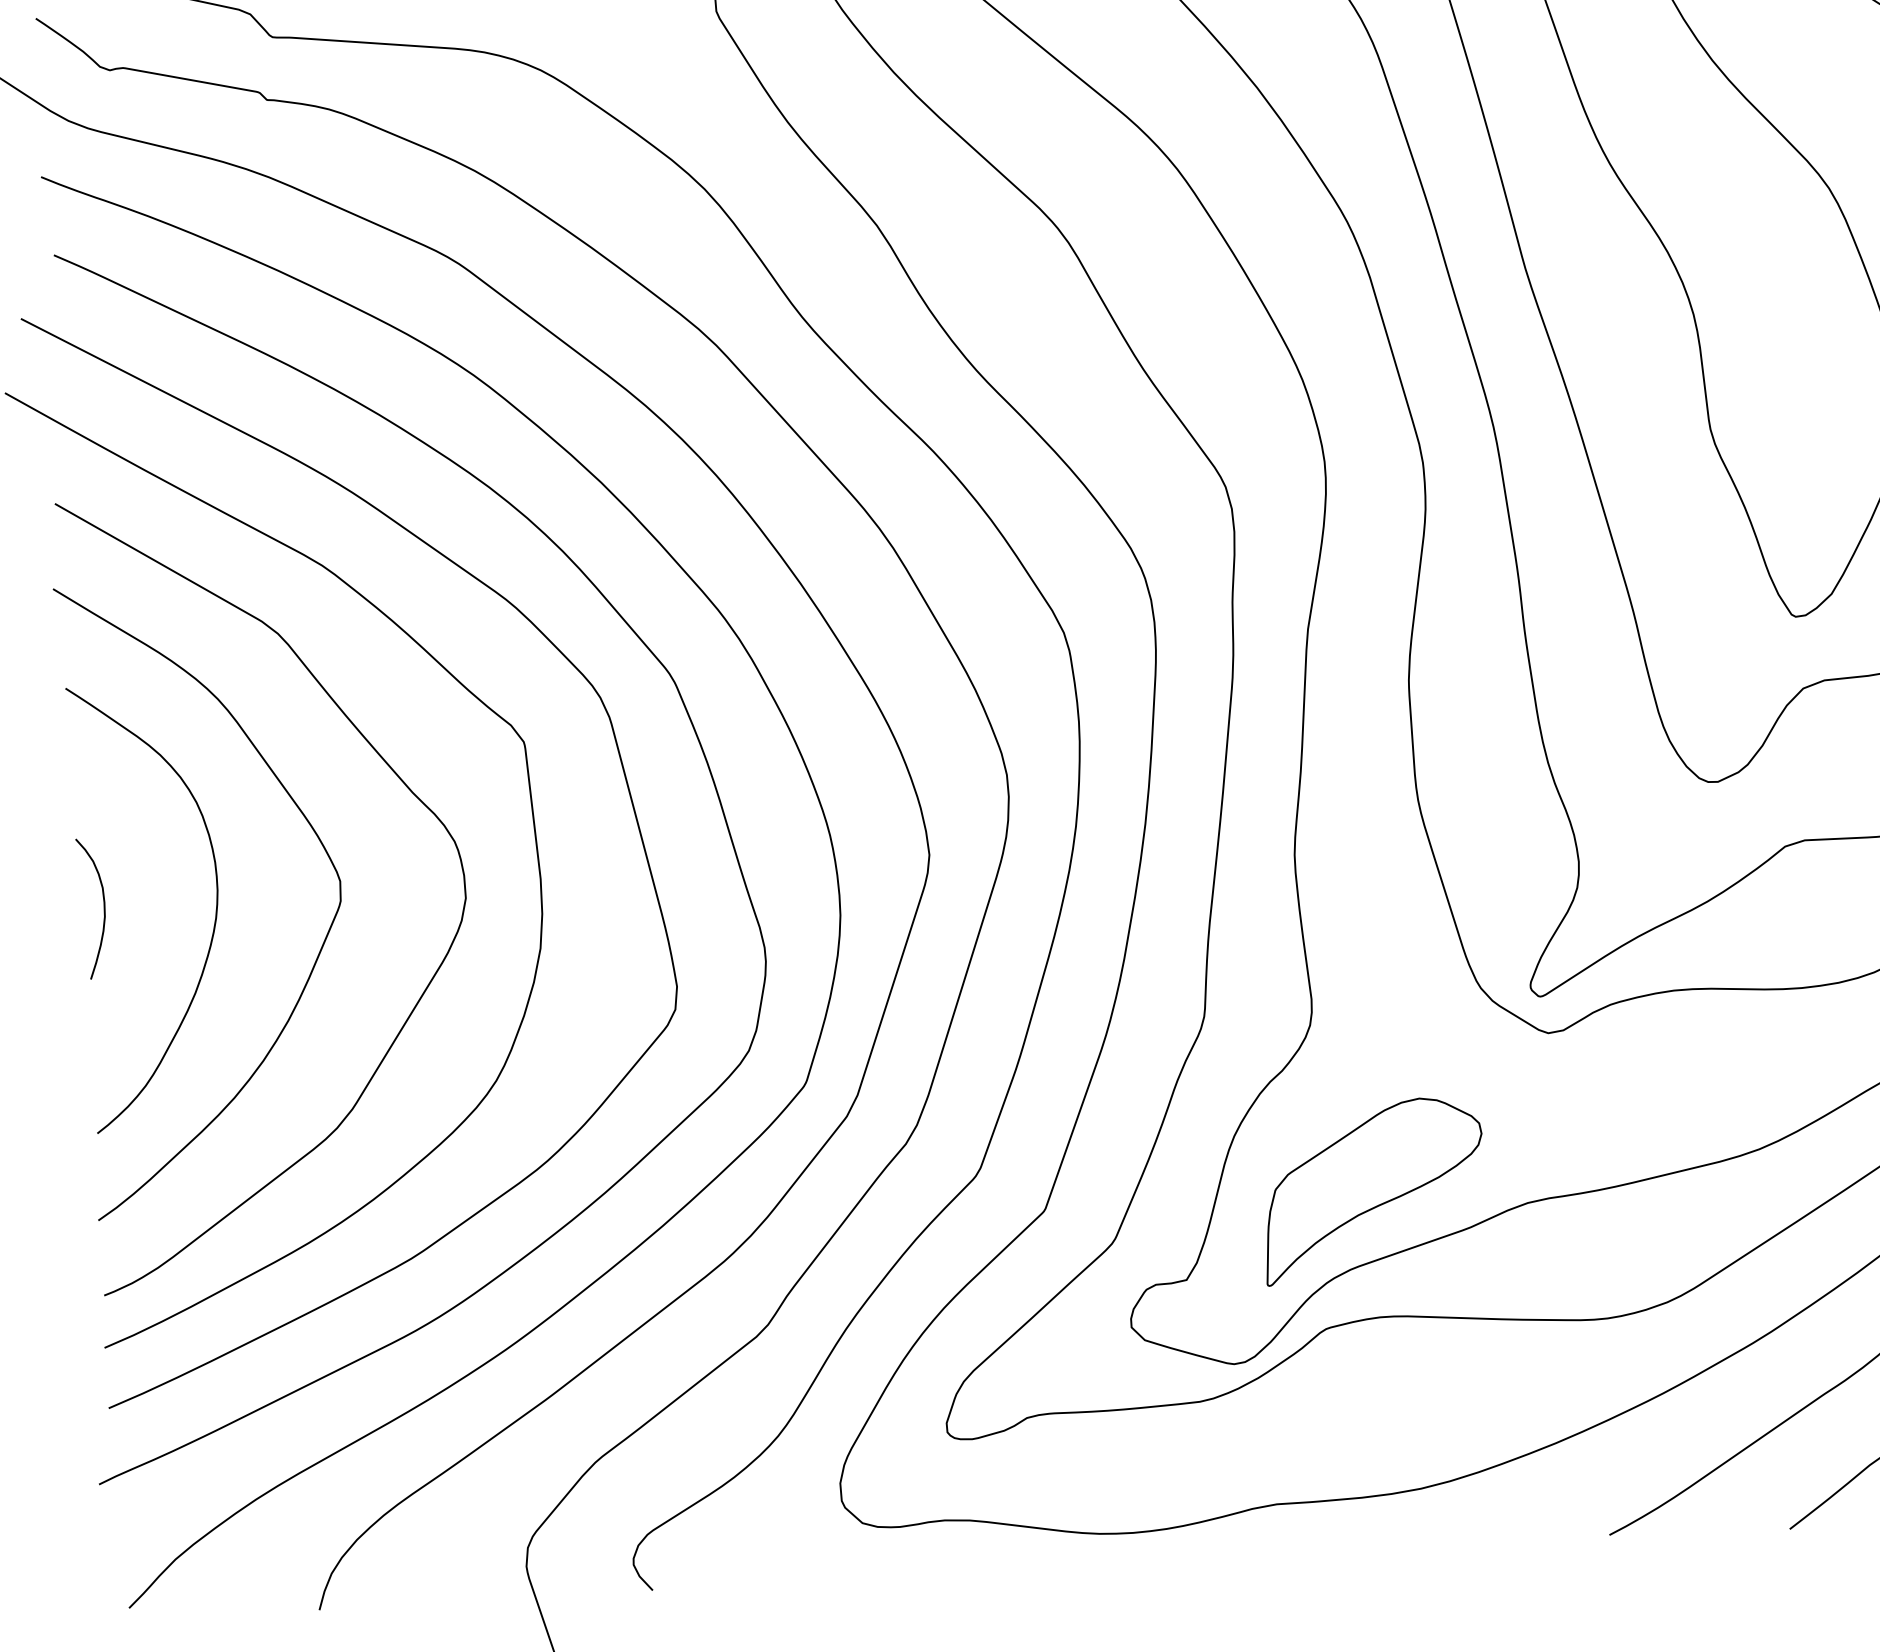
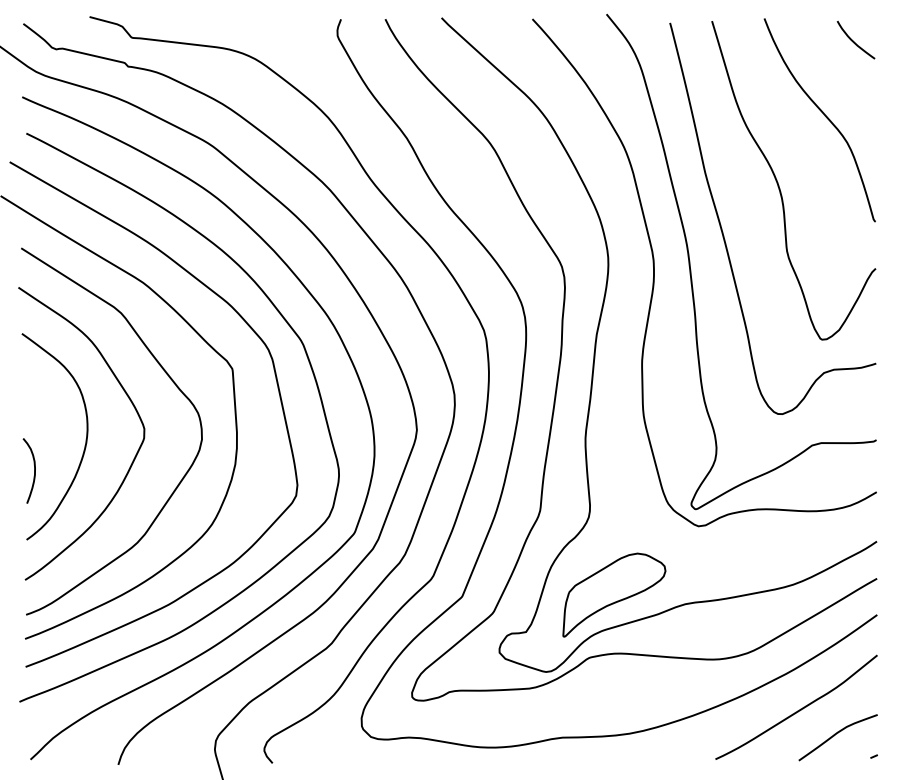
curve: (103, 907) -> (34, 470), moved

